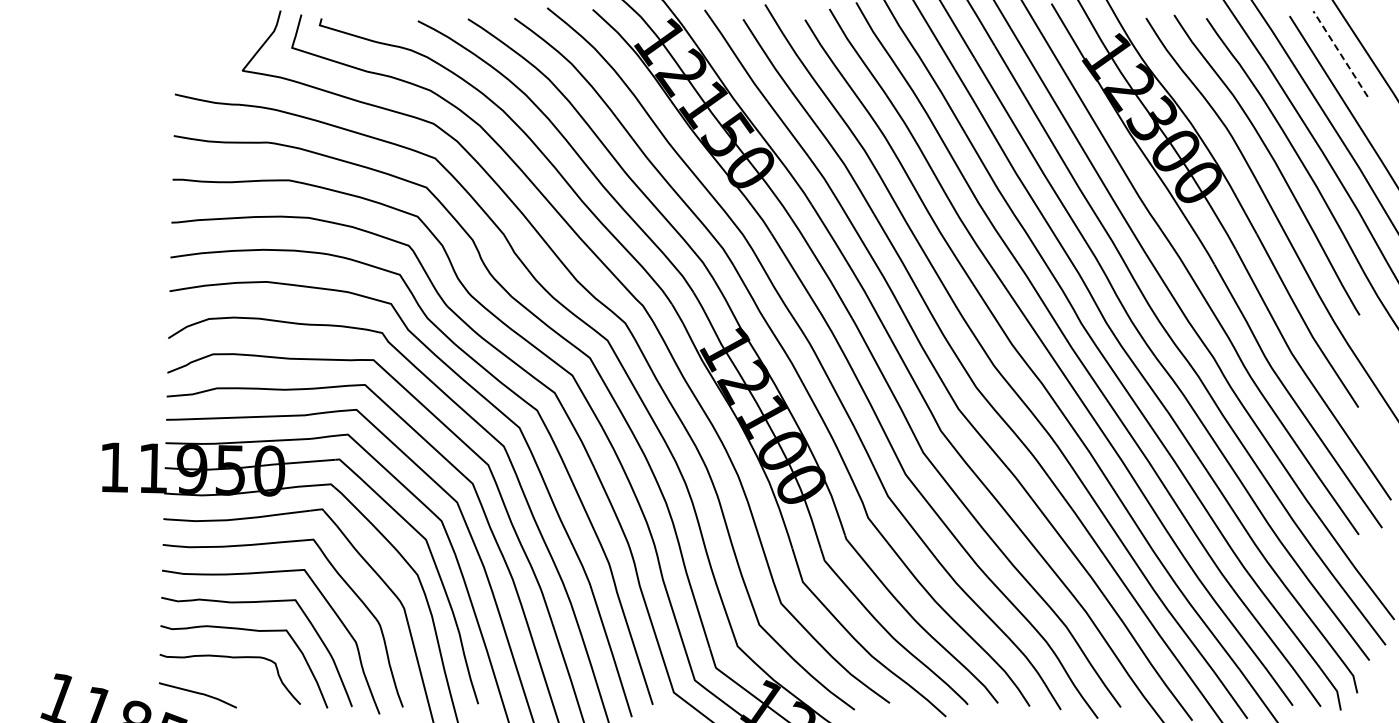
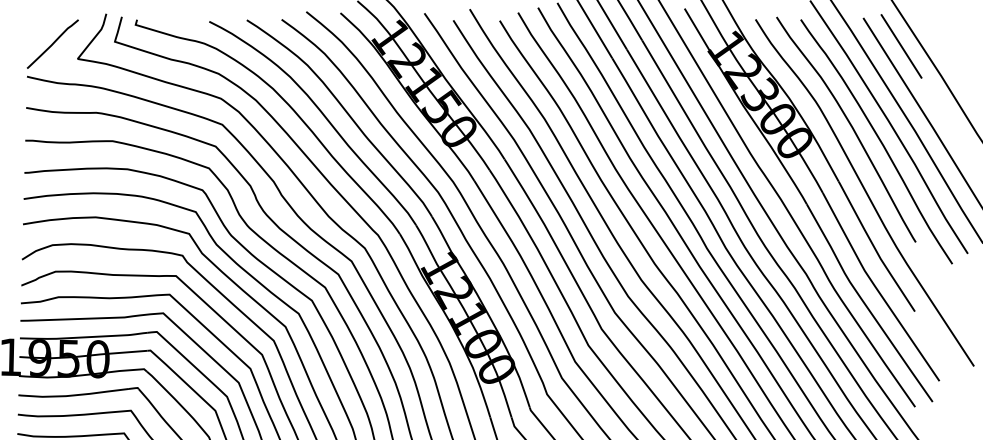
curve: (208, 50) -> (52, 43), added
line: (1340, 54) -> (901, 46), dashed -> solid

